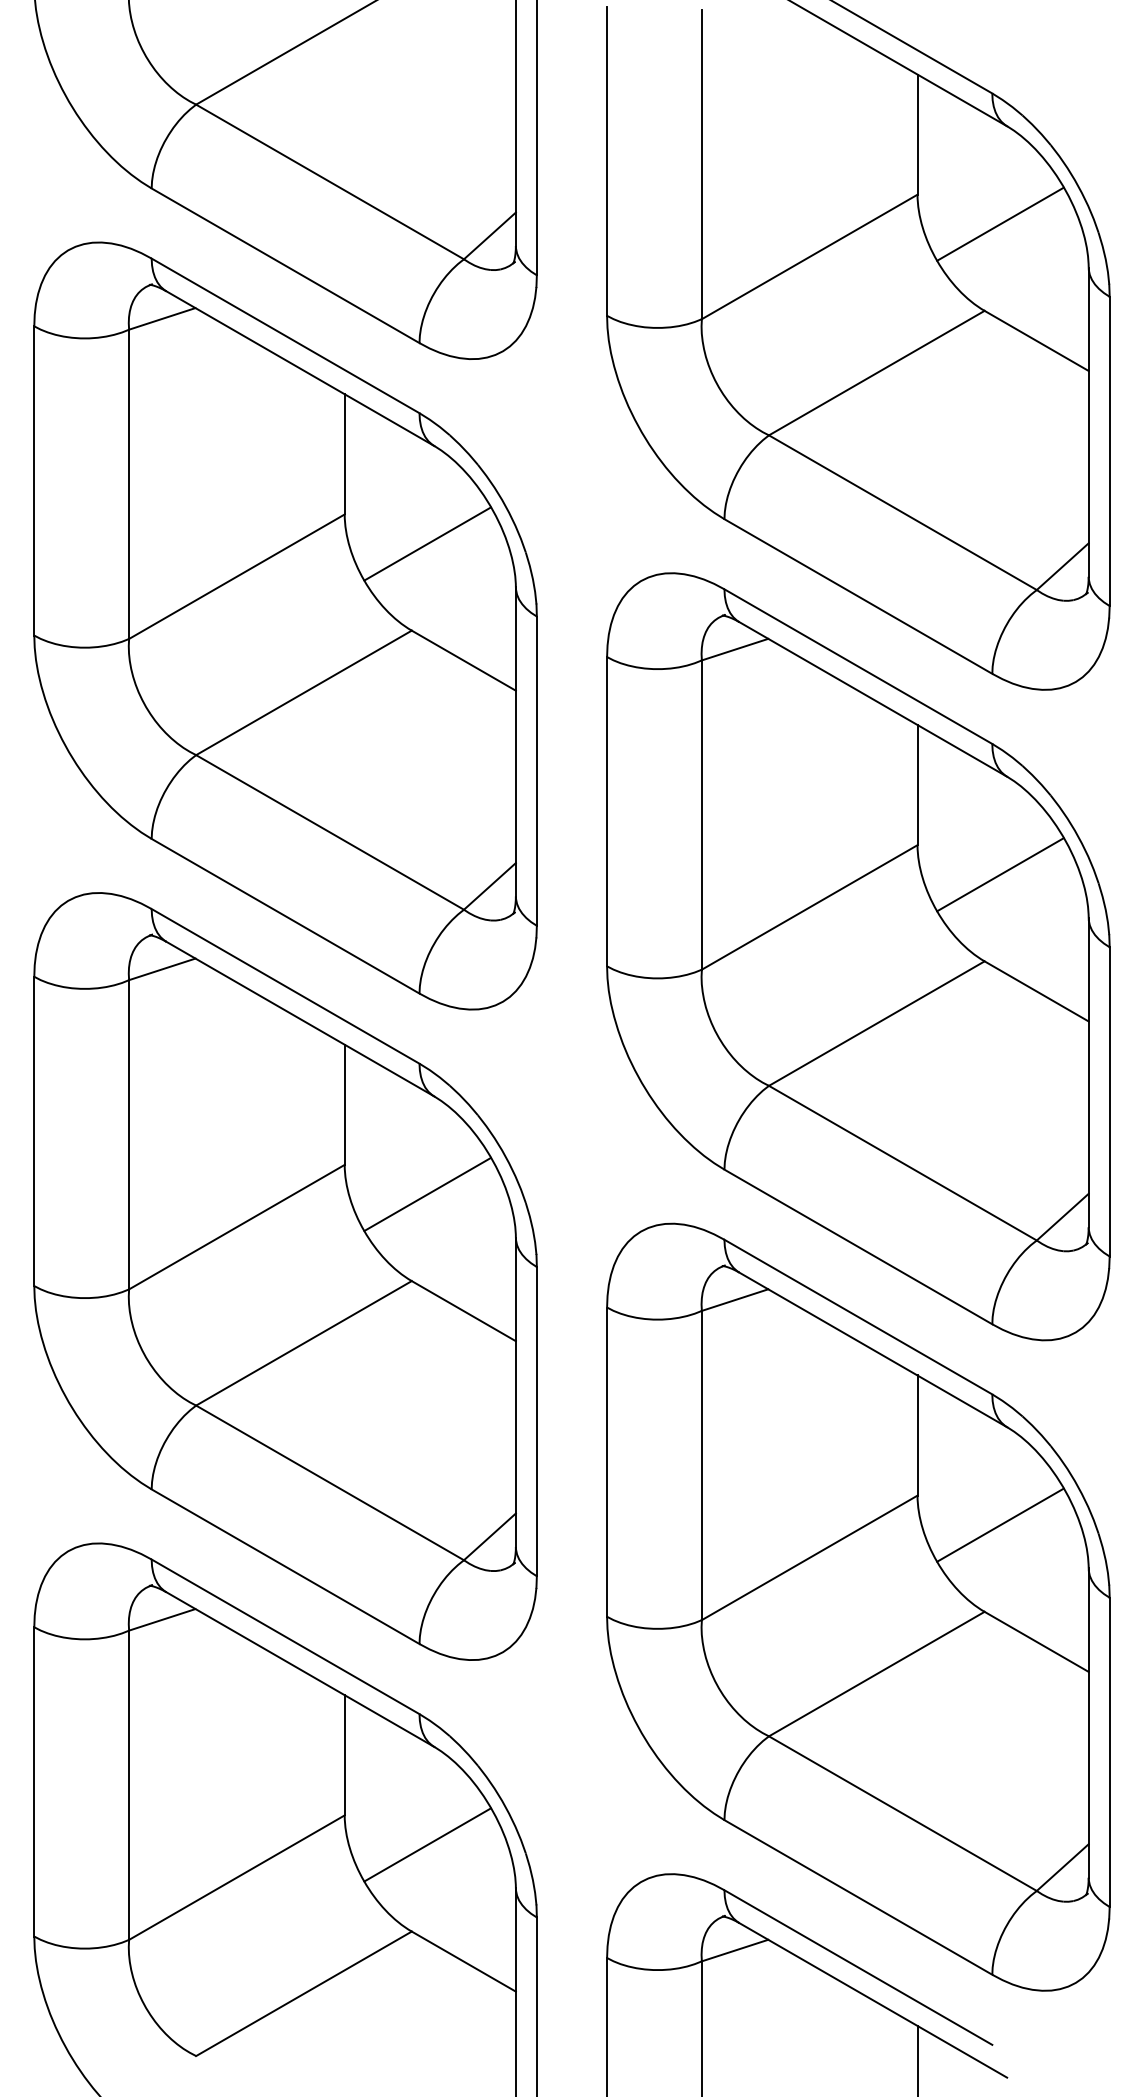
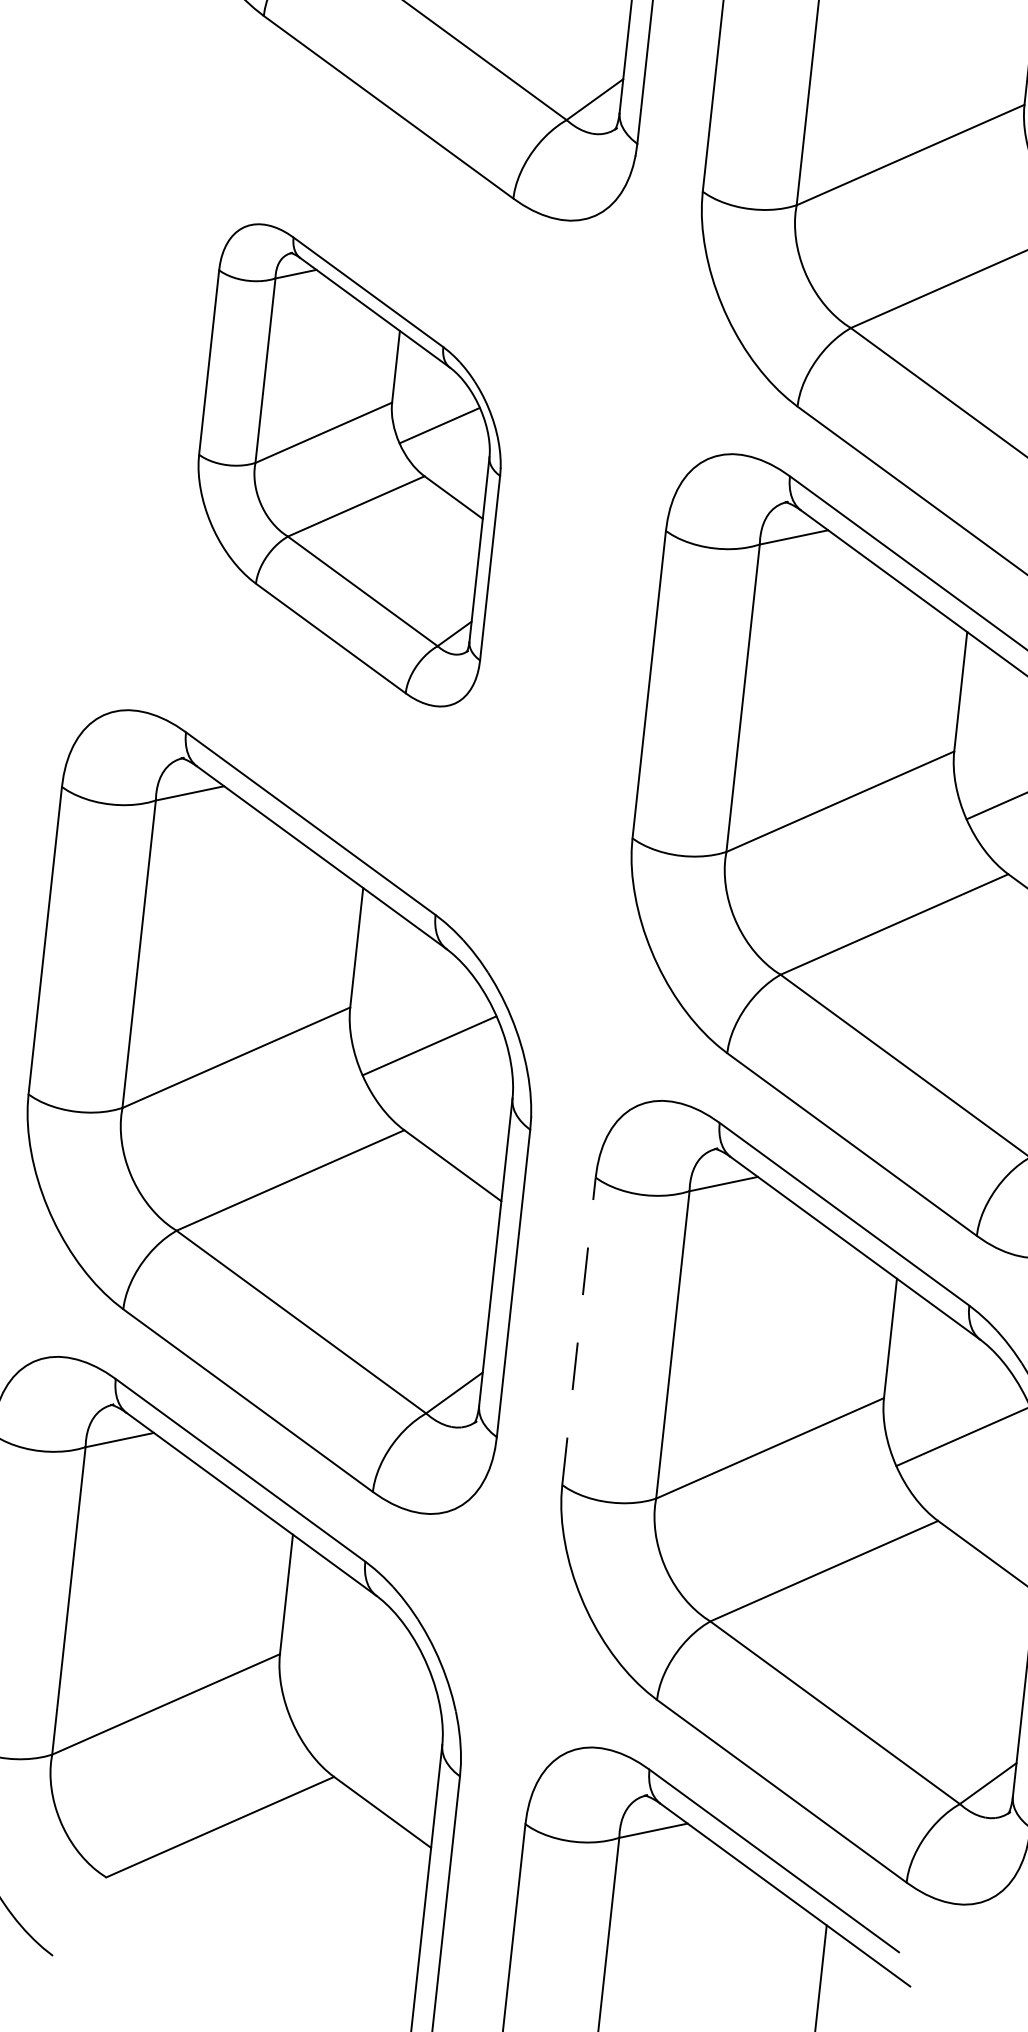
part: (285, 625) -> (349, 464), size x0.6
line: (607, 1462) -> (579, 1331), solid -> dashed
line: (427, 1844) -> (359, 1692), removed

